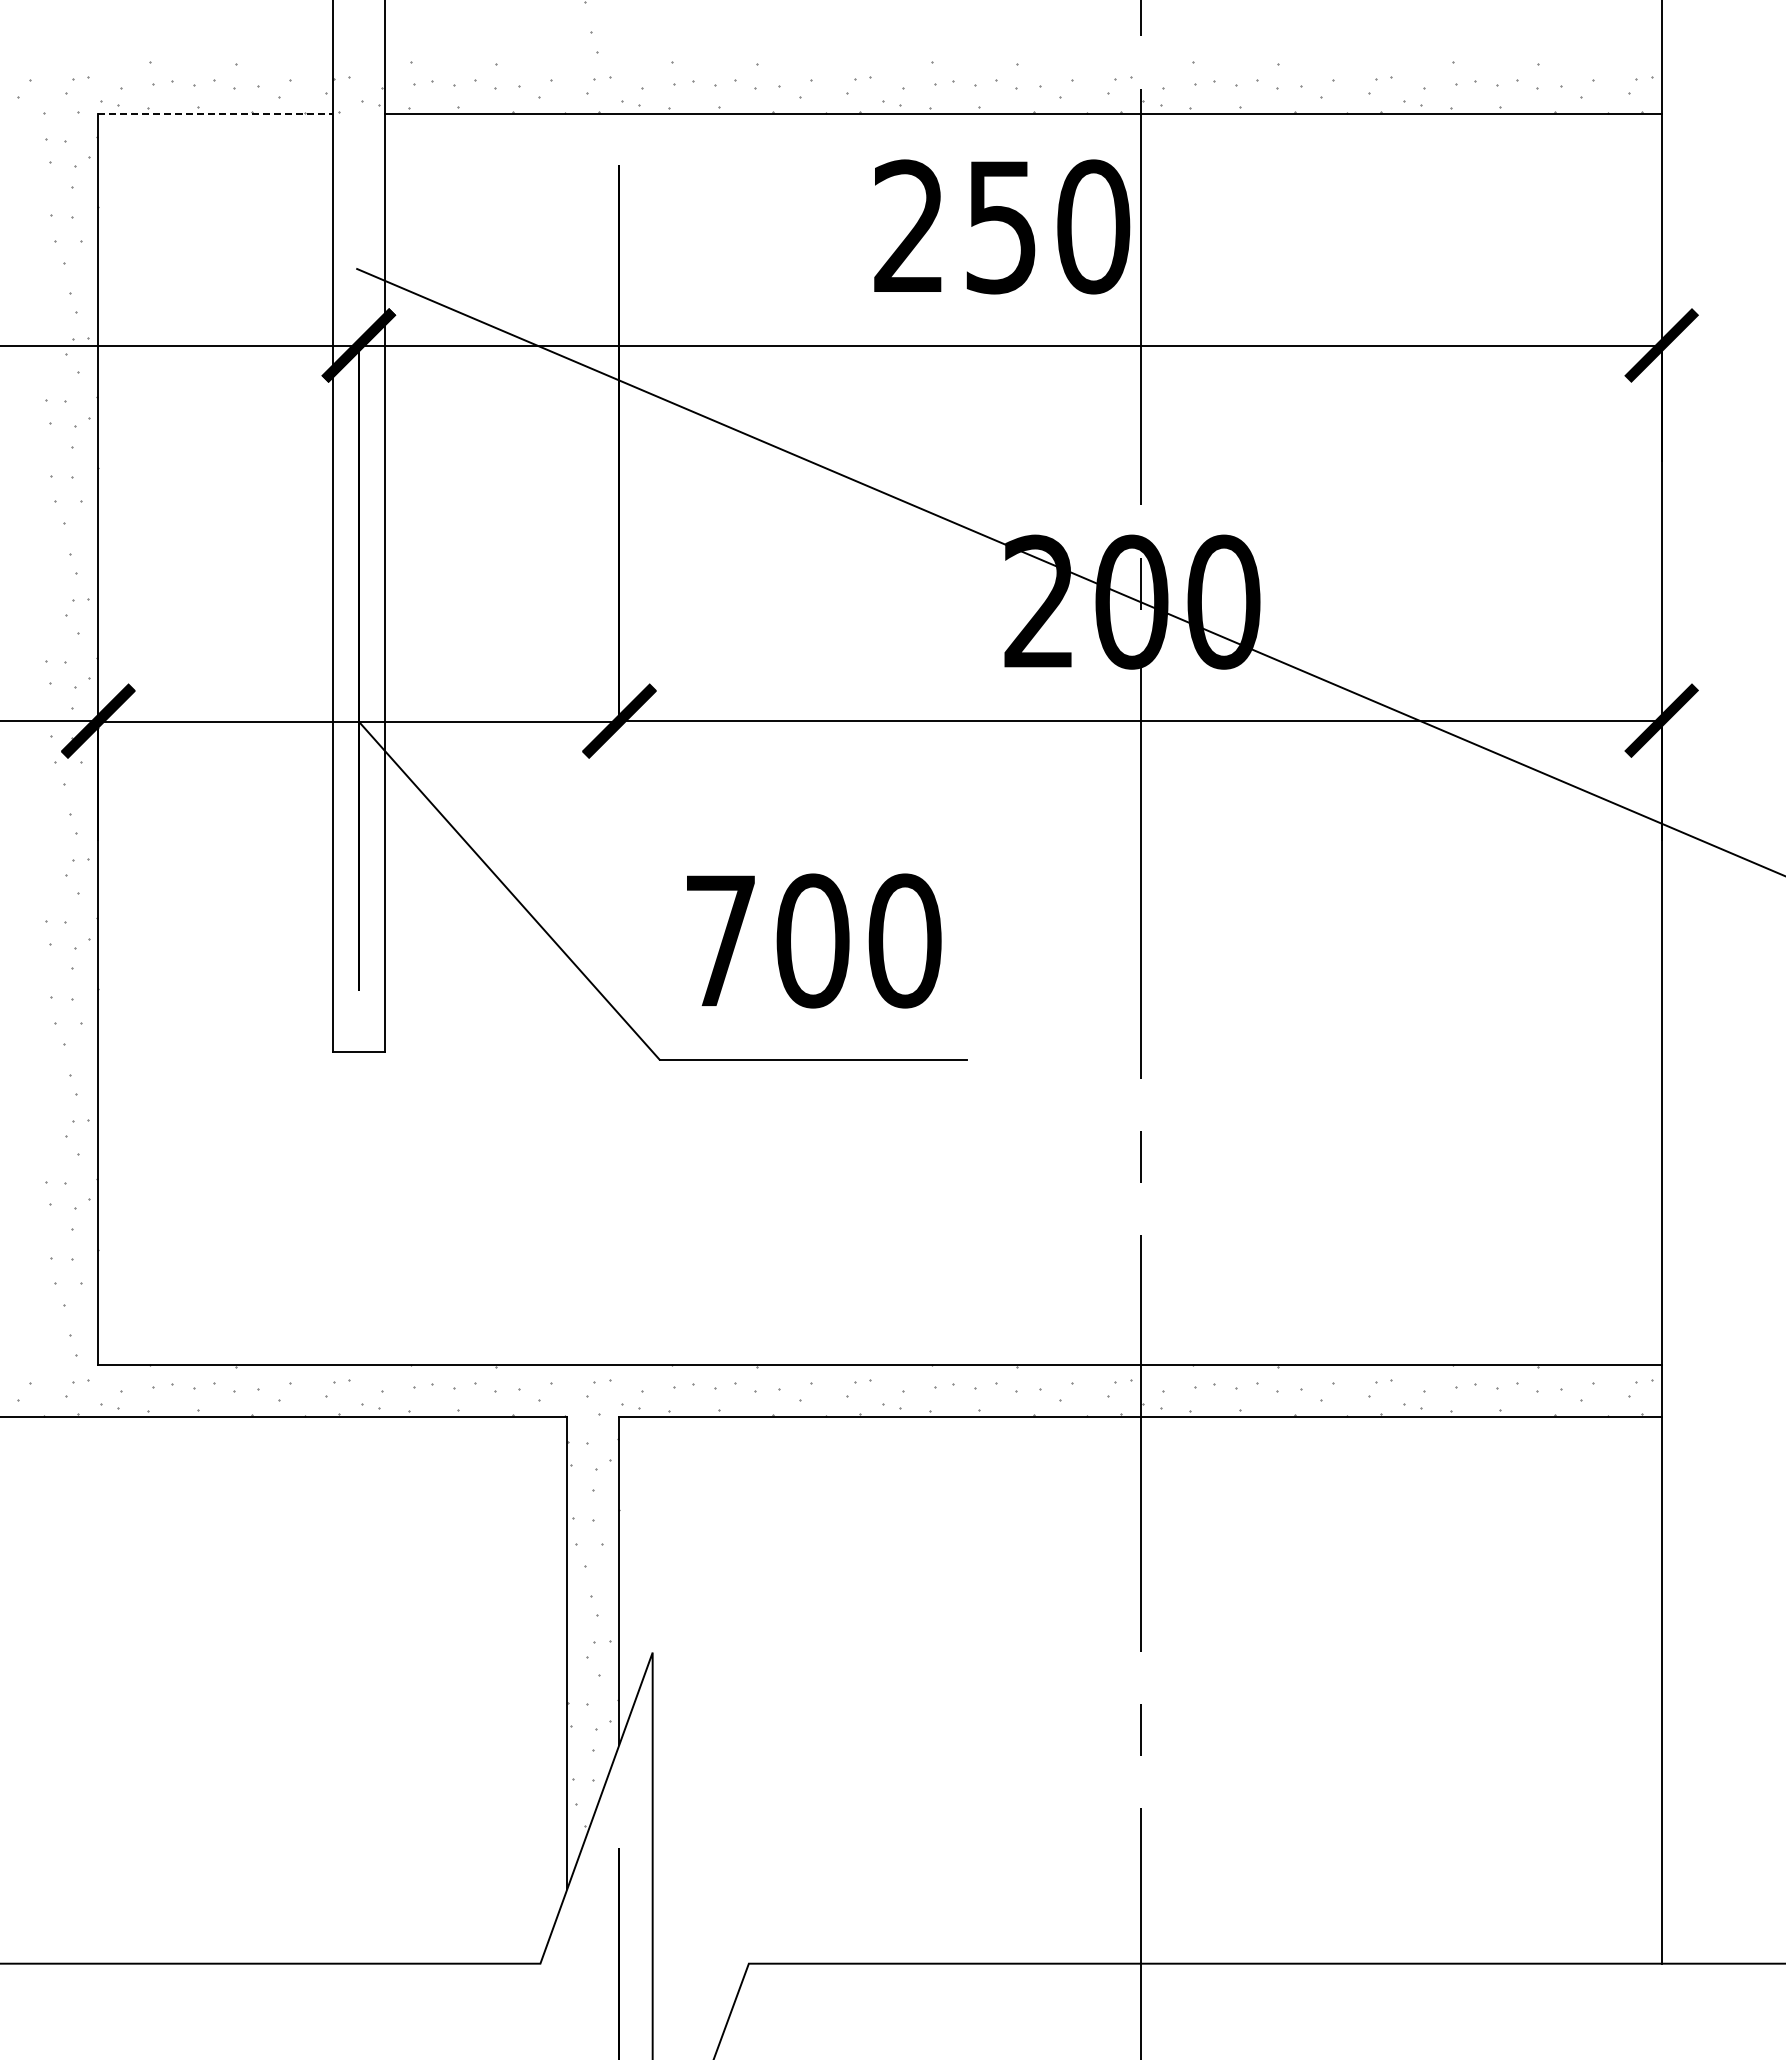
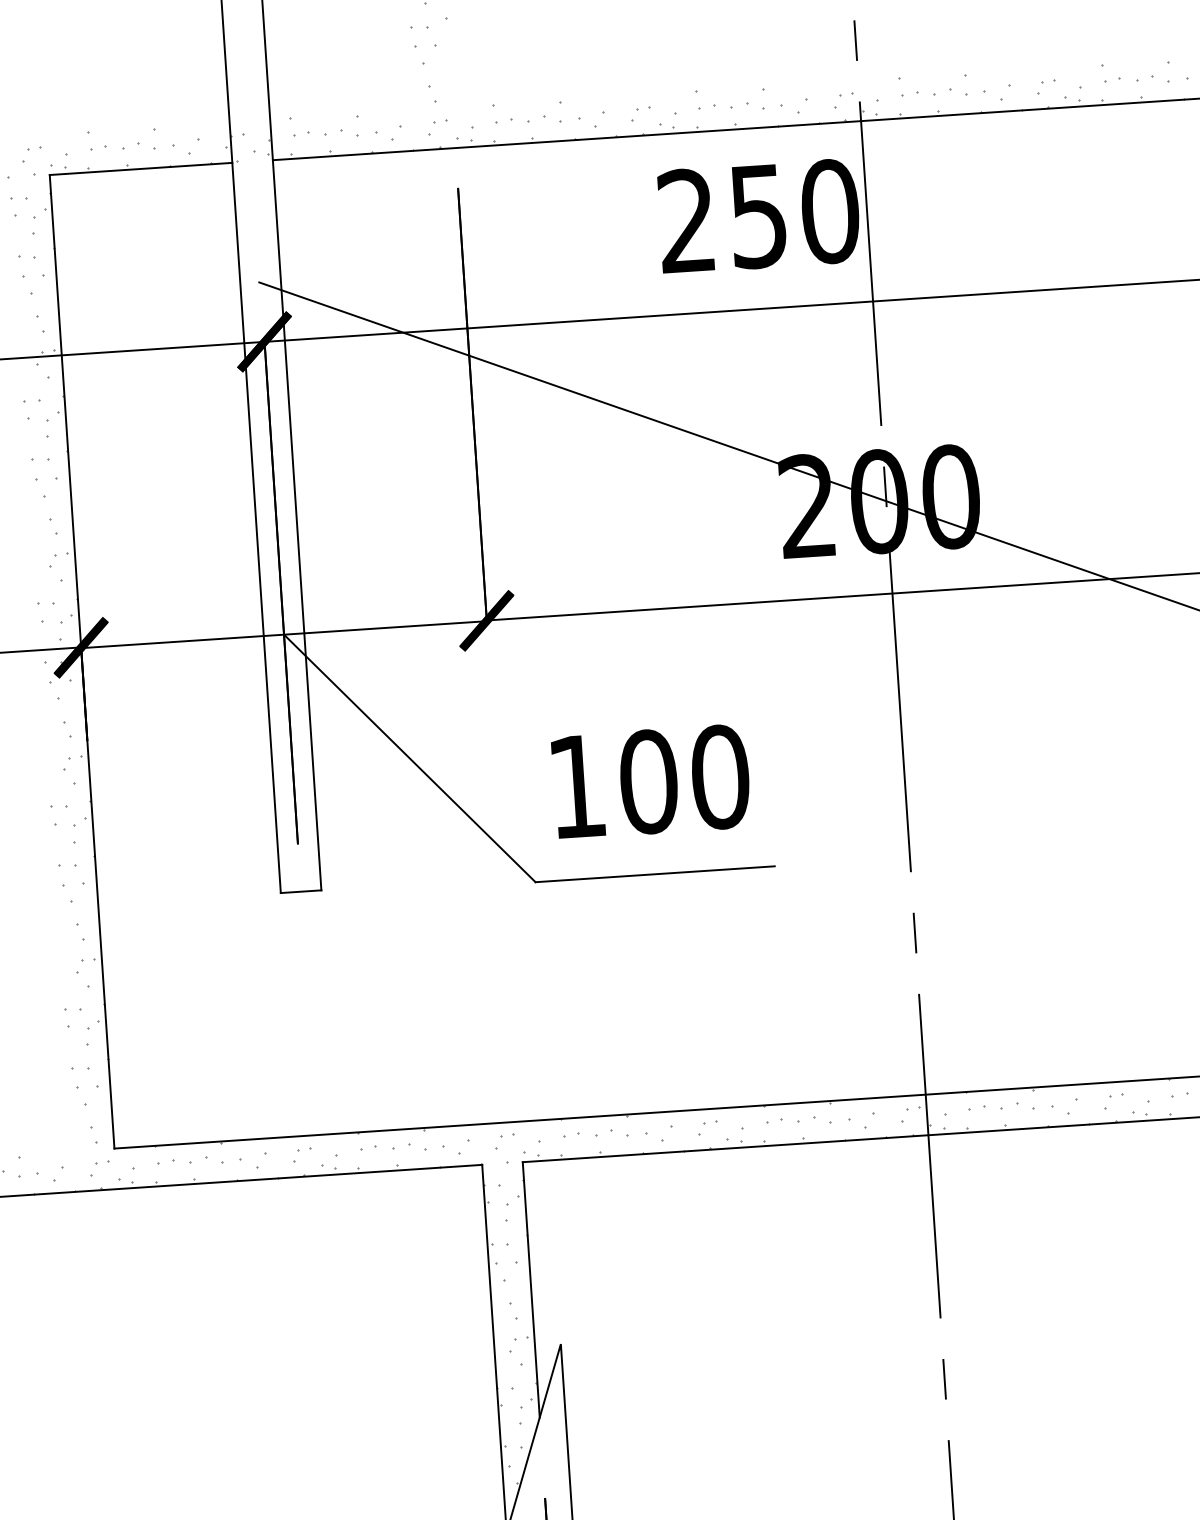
line: (216, 113) -> (141, 168), dashed -> solid
text: (720, 940) -> (576, 786), 700 -> 100

